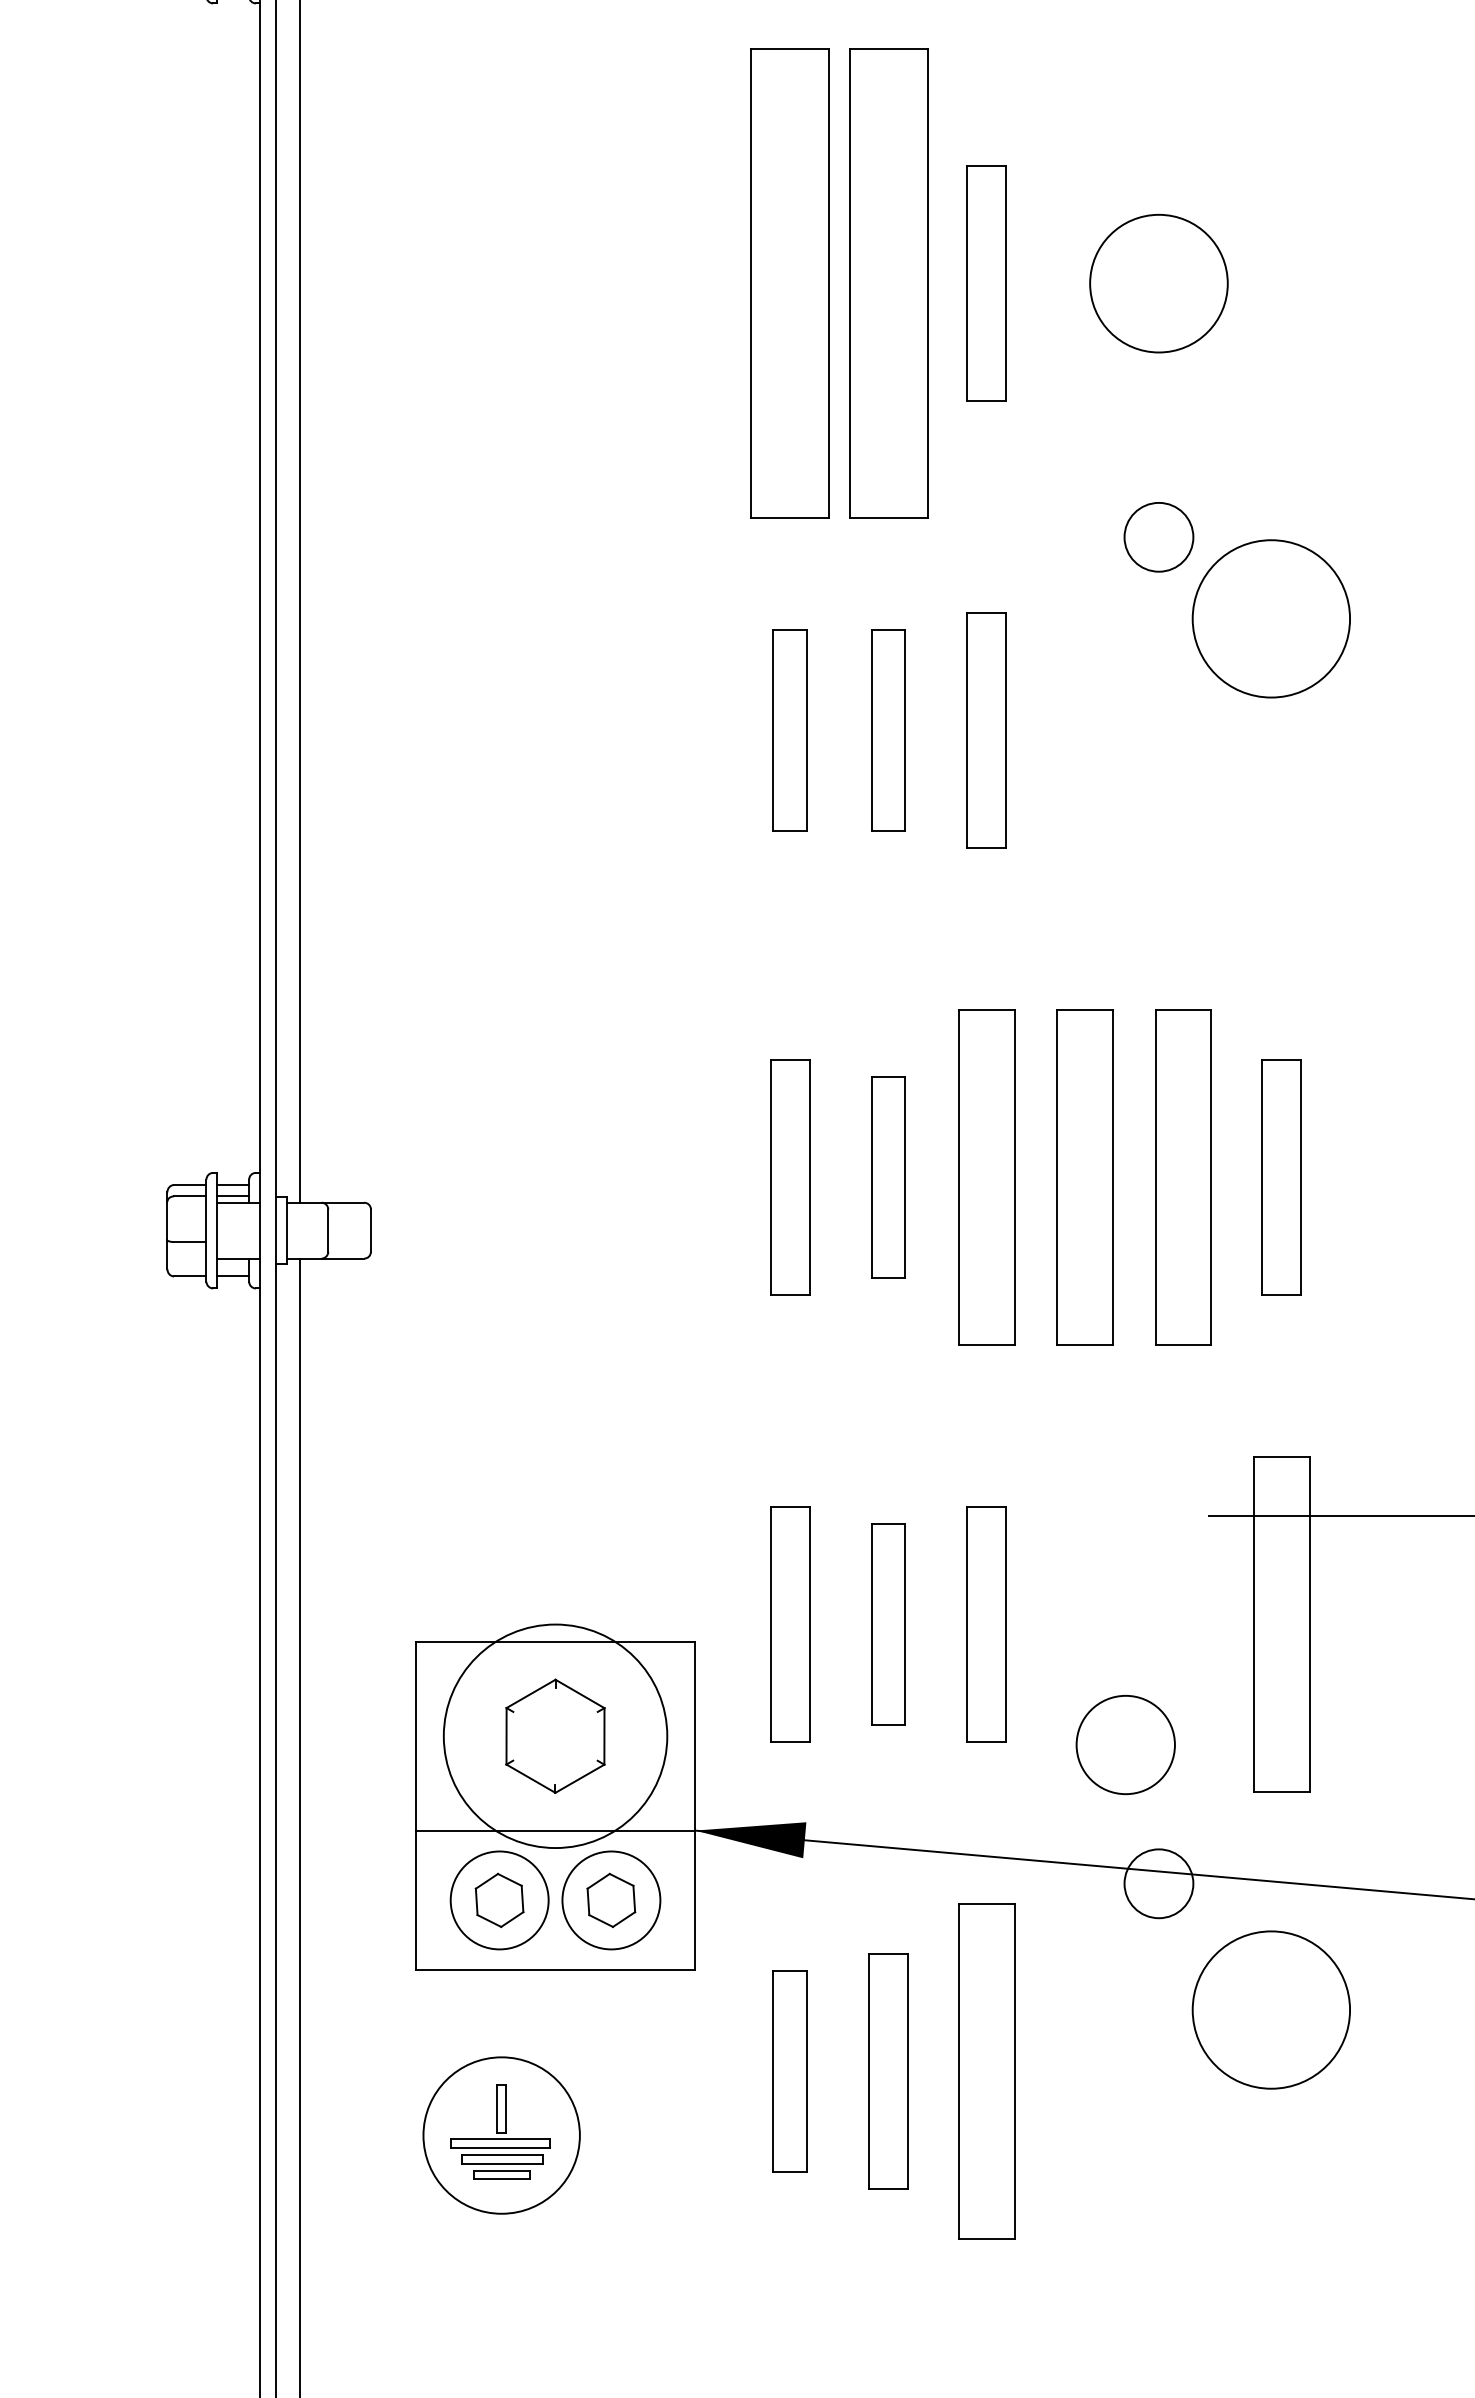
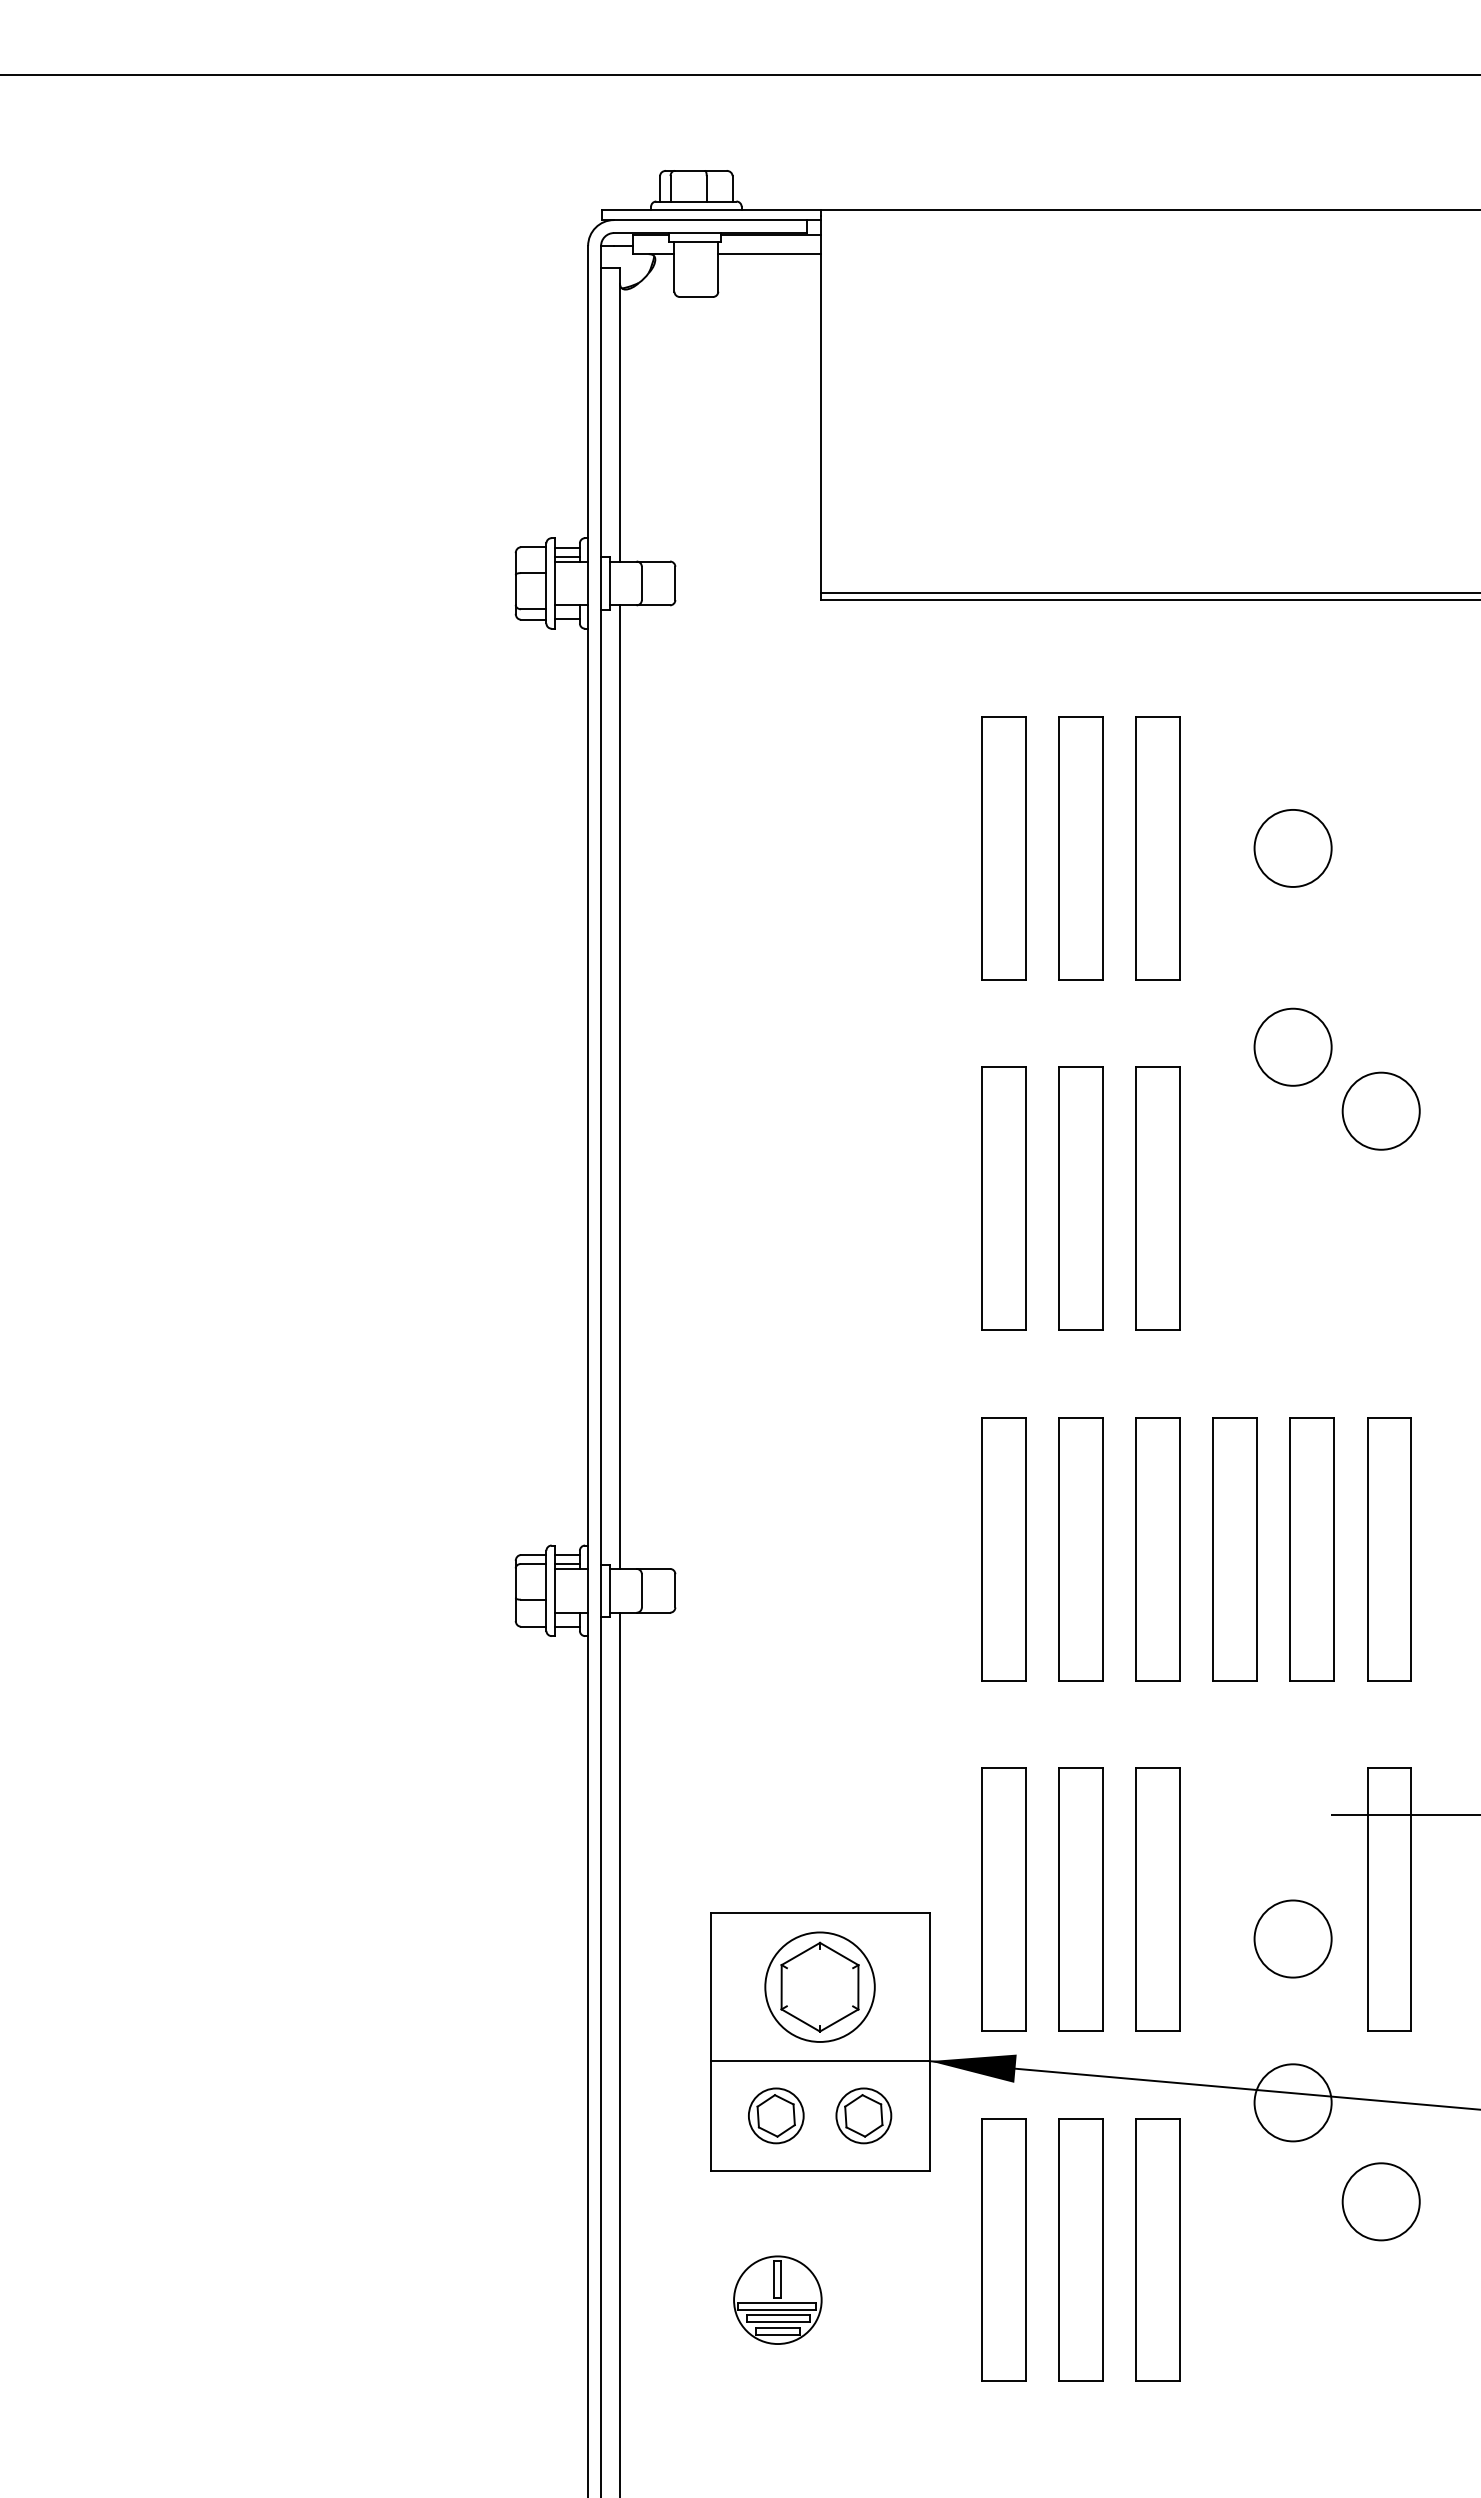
circle: (1158, 282) -> (1292, 847), size x0.71
part: (789, 283) -> (1003, 848), size x0.71
part: (887, 283) -> (1080, 848), size x0.71
part: (985, 283) -> (1157, 848), size x1.43
circle: (1158, 536) -> (1292, 1046), size x1.43
circle: (1270, 617) -> (1380, 1110), size x0.62
part: (789, 730) -> (1003, 1198), size x1.67
part: (887, 730) -> (1080, 1198), size x1.67
part: (985, 730) -> (1157, 1198), size x1.43
part: (789, 1177) -> (1003, 1549), size x1.43
part: (887, 1177) -> (1080, 1549), size x1.67
part: (1281, 1177) -> (1389, 1549), size x1.43
part: (789, 1624) -> (1003, 1899), size x1.43
part: (887, 1624) -> (1080, 1899), size x1.67
part: (985, 1624) -> (1157, 1899), size x1.43
circle: (554, 1735) -> (819, 1986), size x0.62
circle: (1125, 1744) -> (1292, 1938), moved
circle: (1158, 1883) -> (1292, 2102), size x1.43
circle: (498, 1899) -> (775, 2115), size x0.71
circle: (610, 1899) -> (863, 2115), size x0.71
circle: (1270, 2009) -> (1380, 2201), size x0.62
part: (789, 2070) -> (1003, 2249), size x1.67
part: (887, 2070) -> (1080, 2249), size x1.43
circle: (501, 2135) -> (777, 2300), size x0.71

